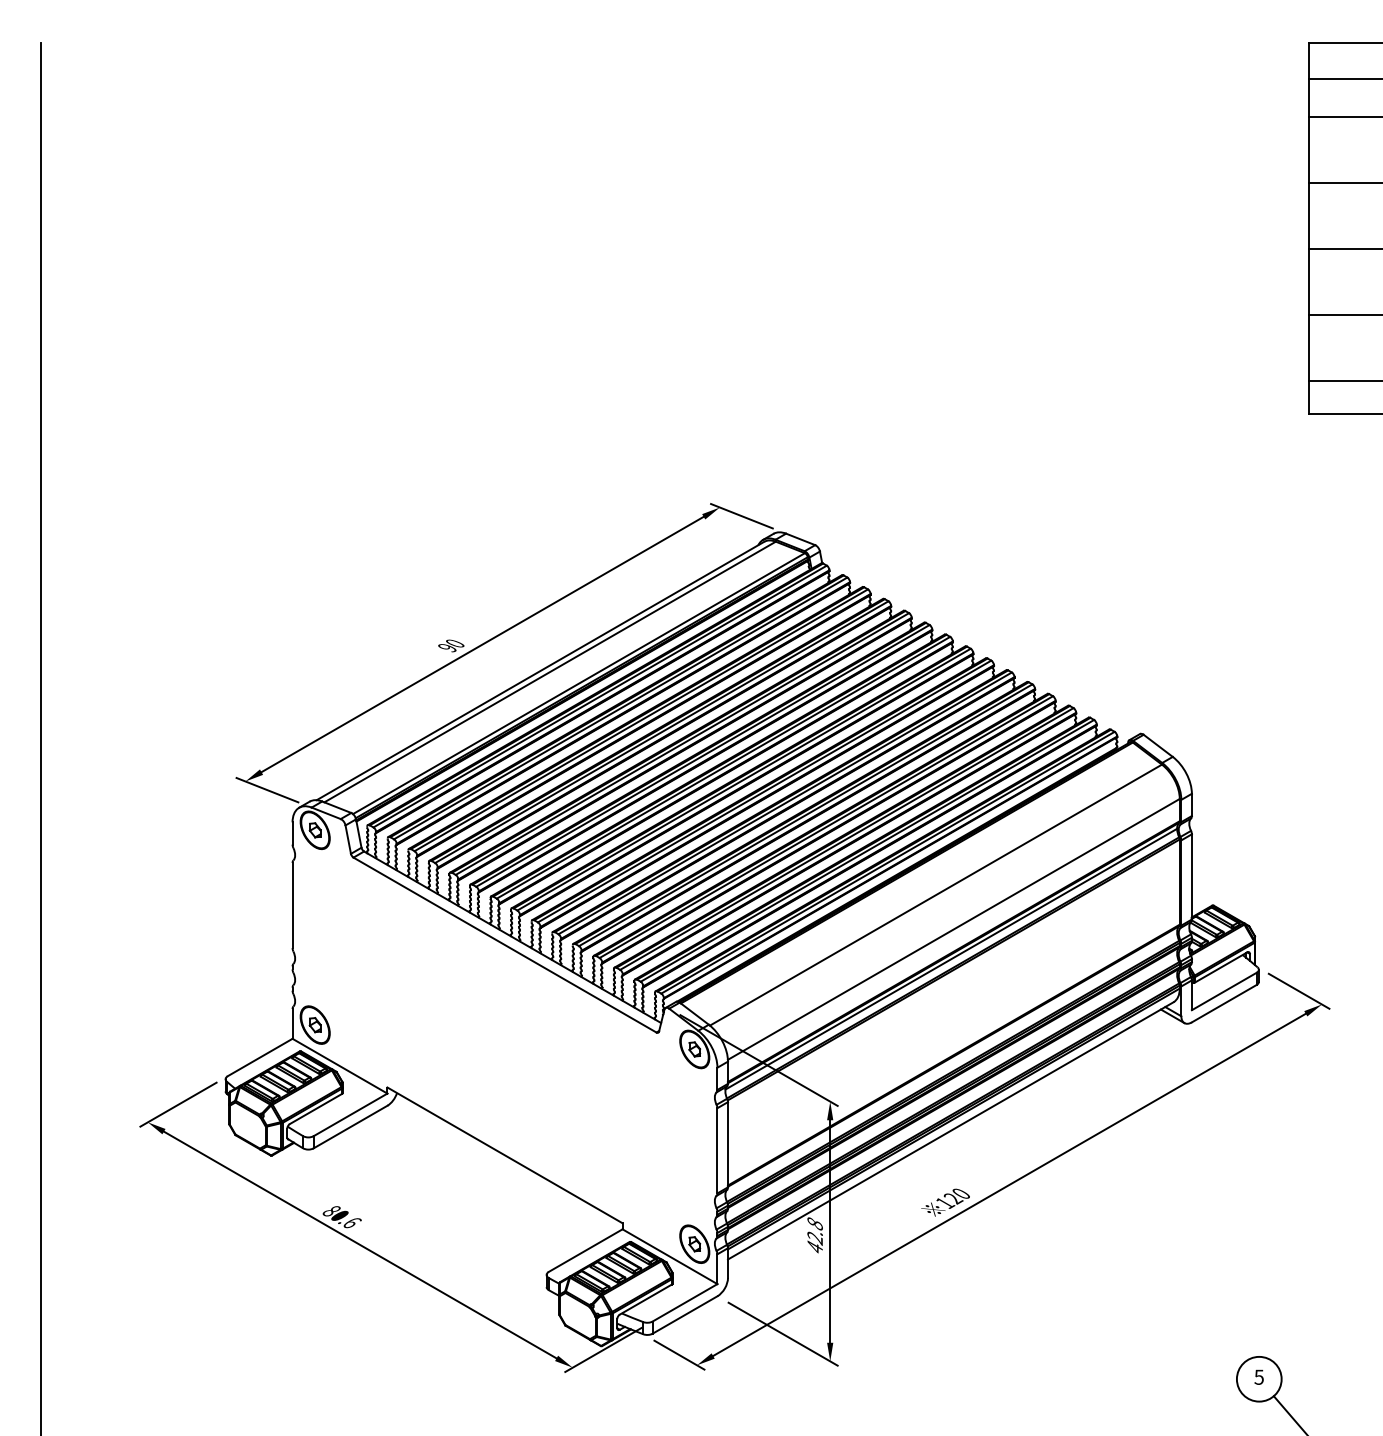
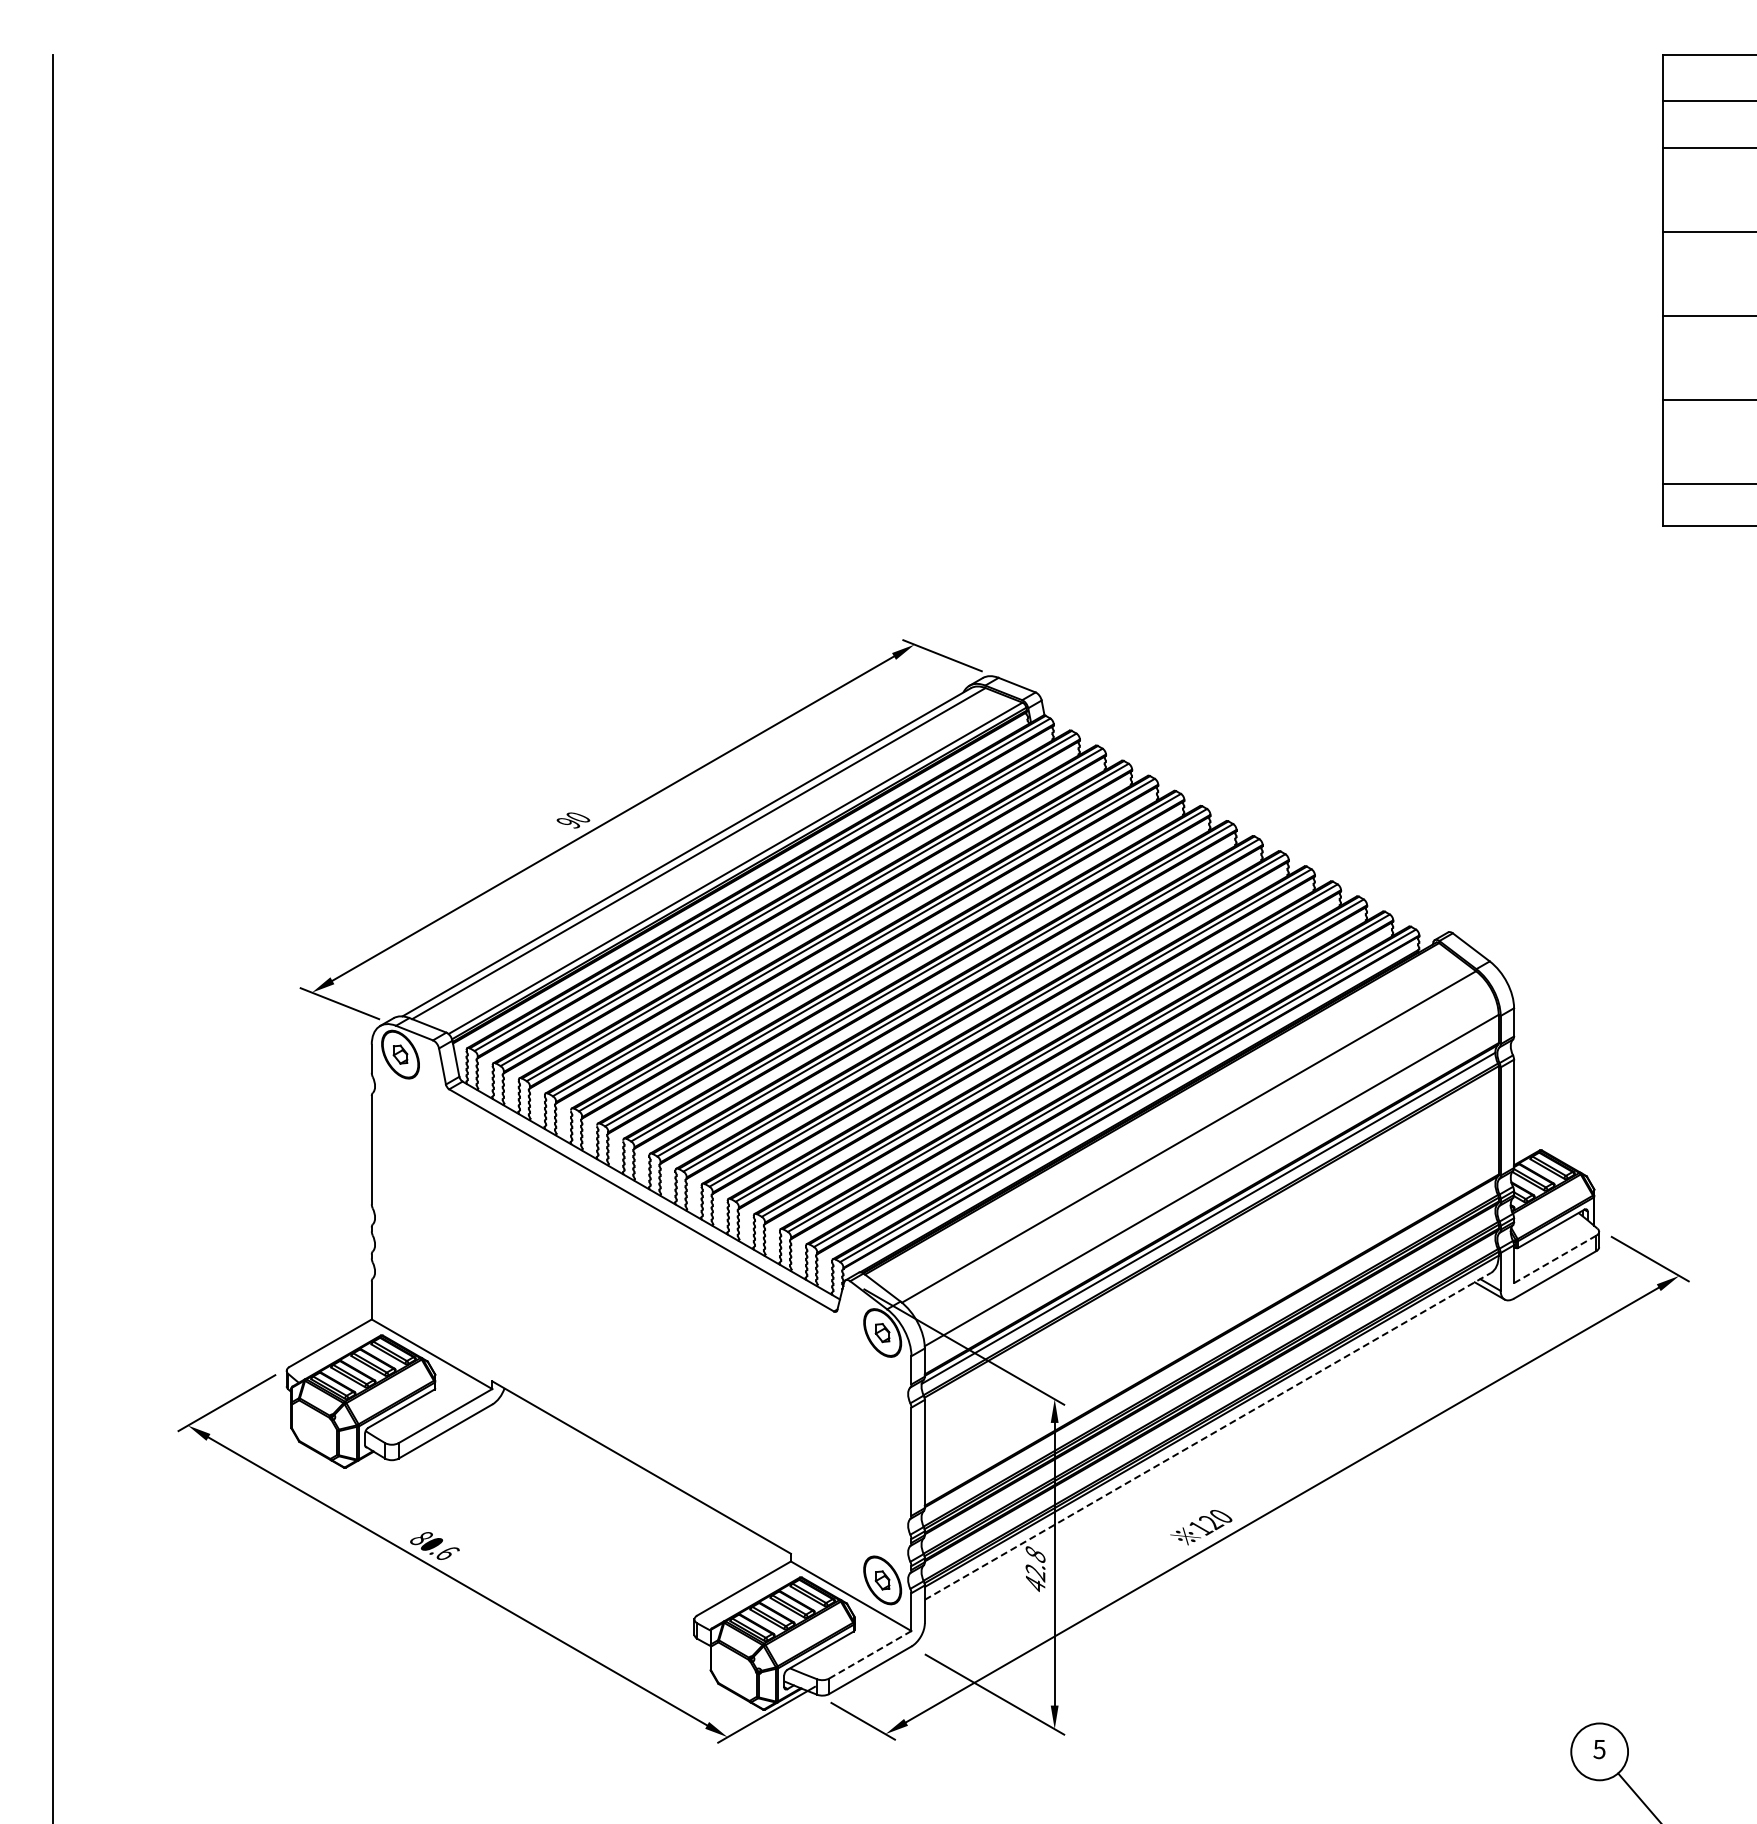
line: (1224, 991) -> (1555, 1259), solid -> dashed
part: (315, 1024) -> (400, 1301), removed
line: (950, 1130) -> (1207, 1436), solid -> dashed
line: (685, 1302) -> (870, 1654), solid -> dashed

